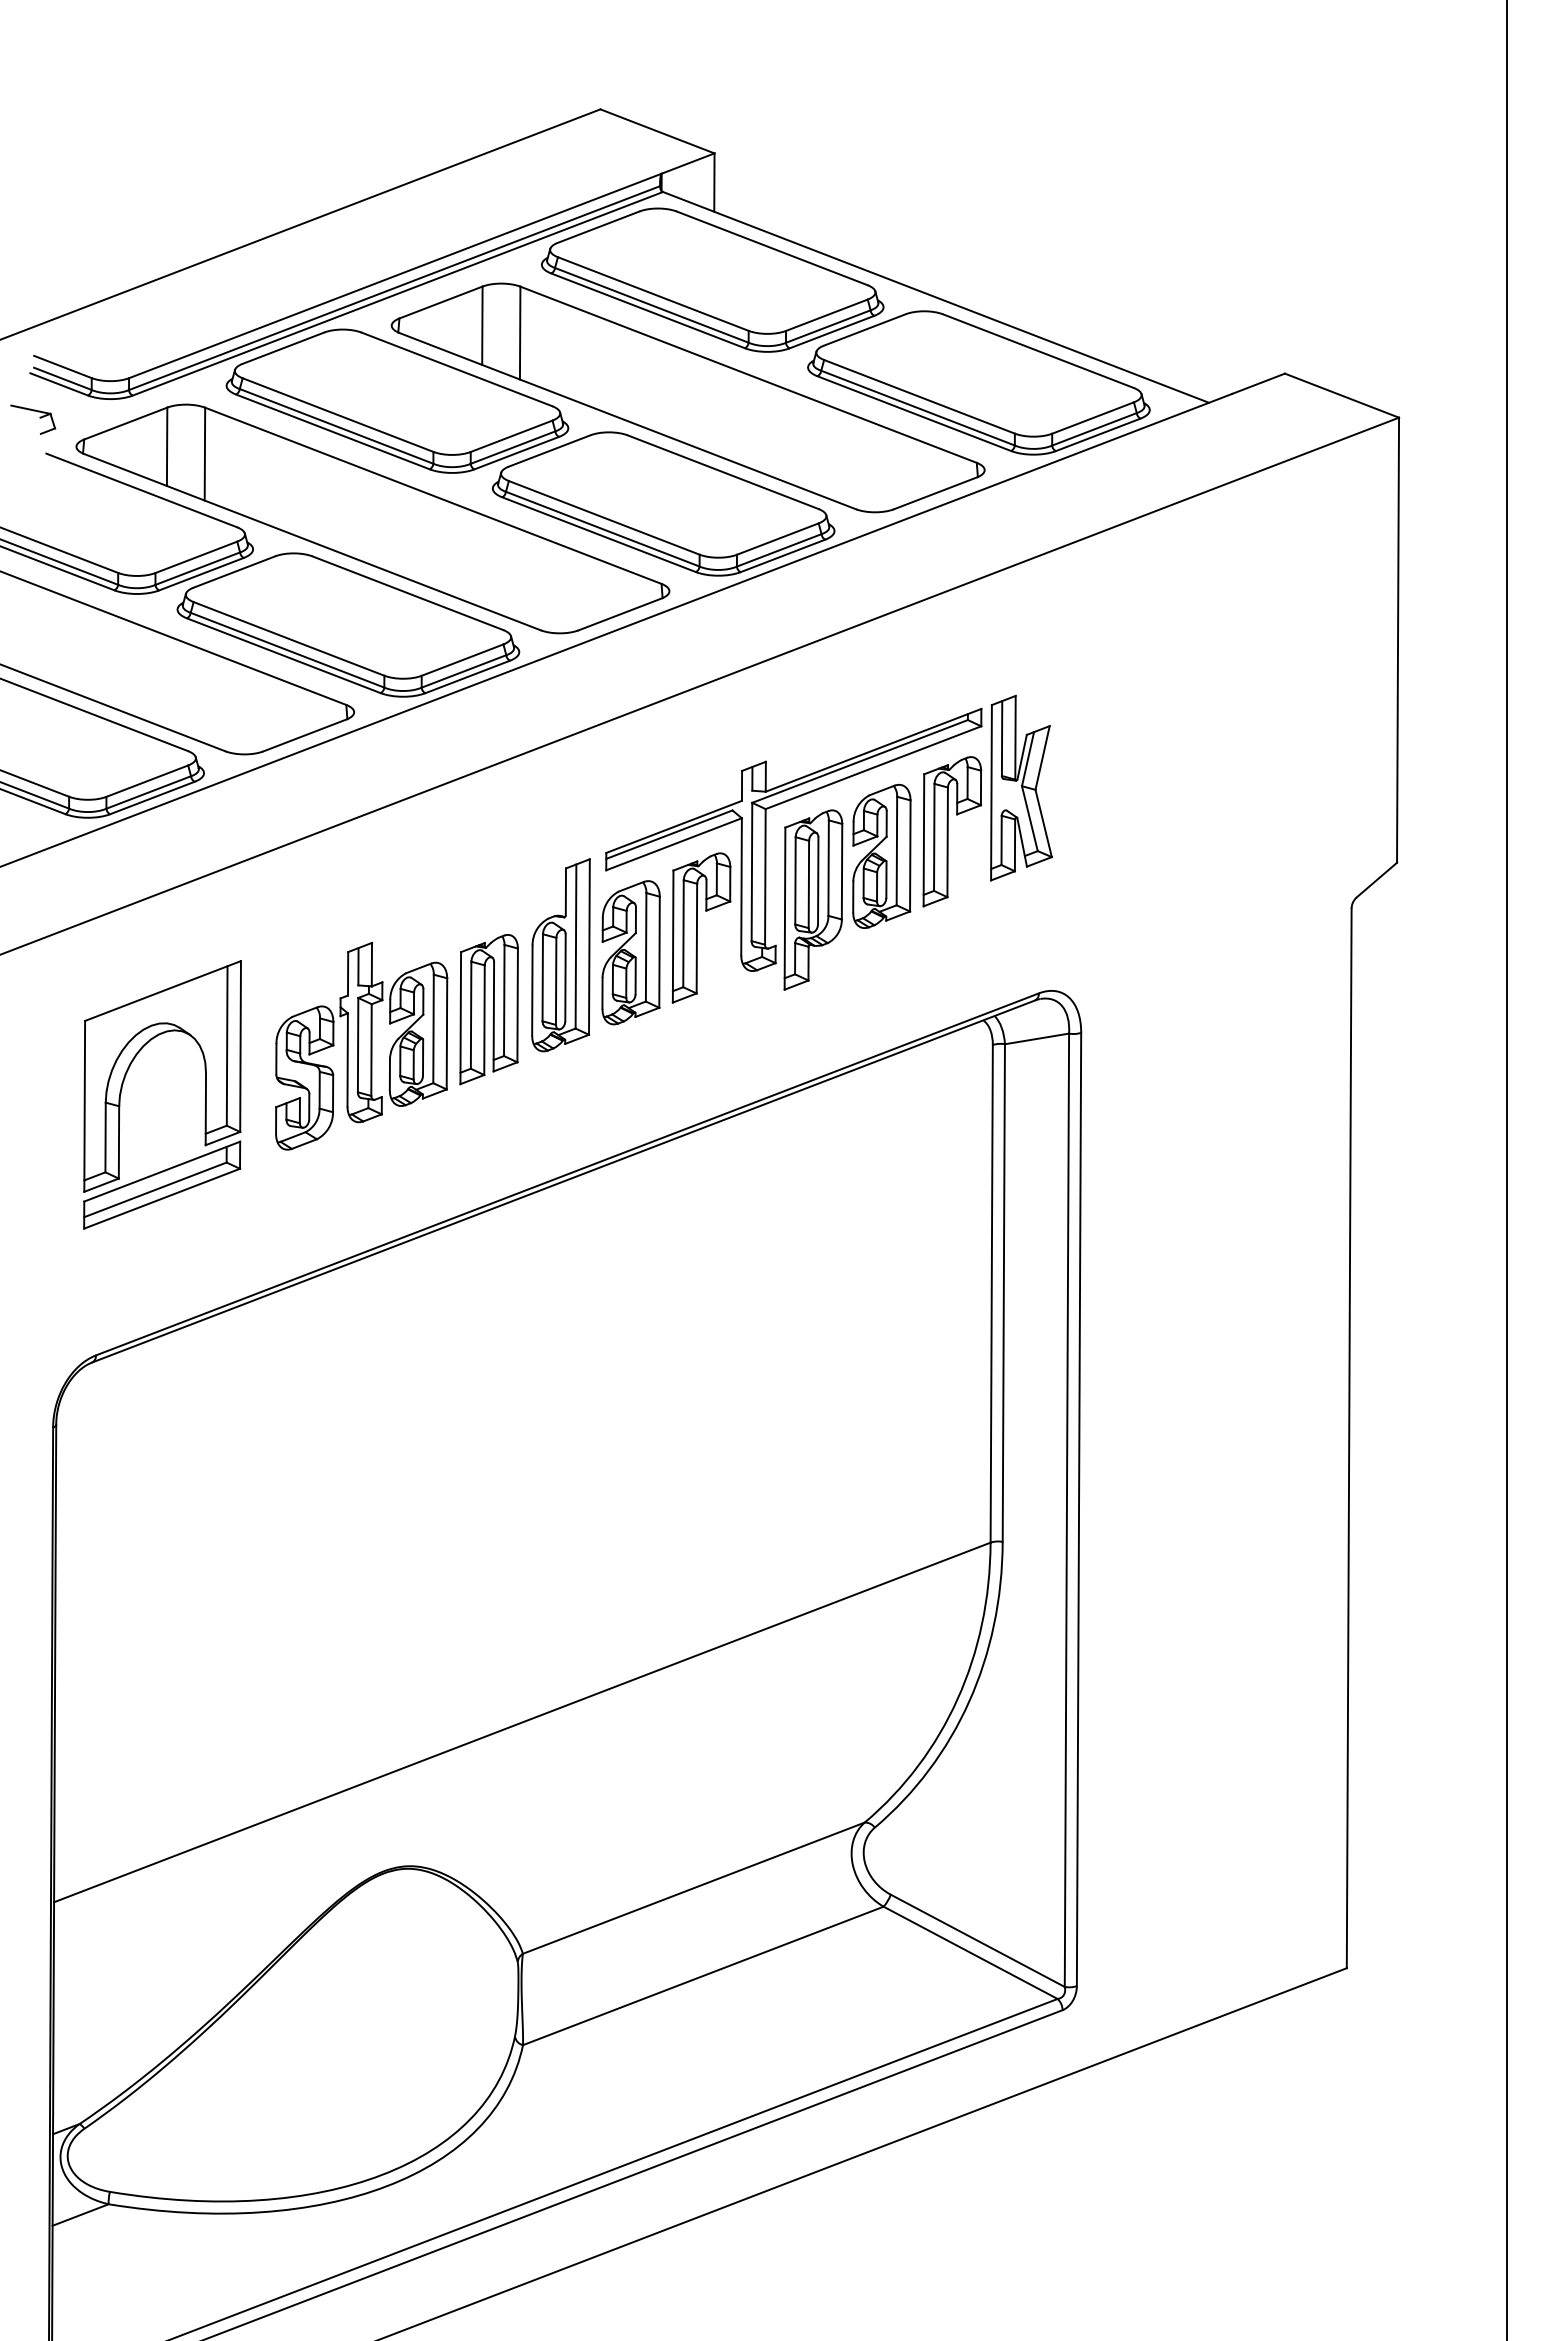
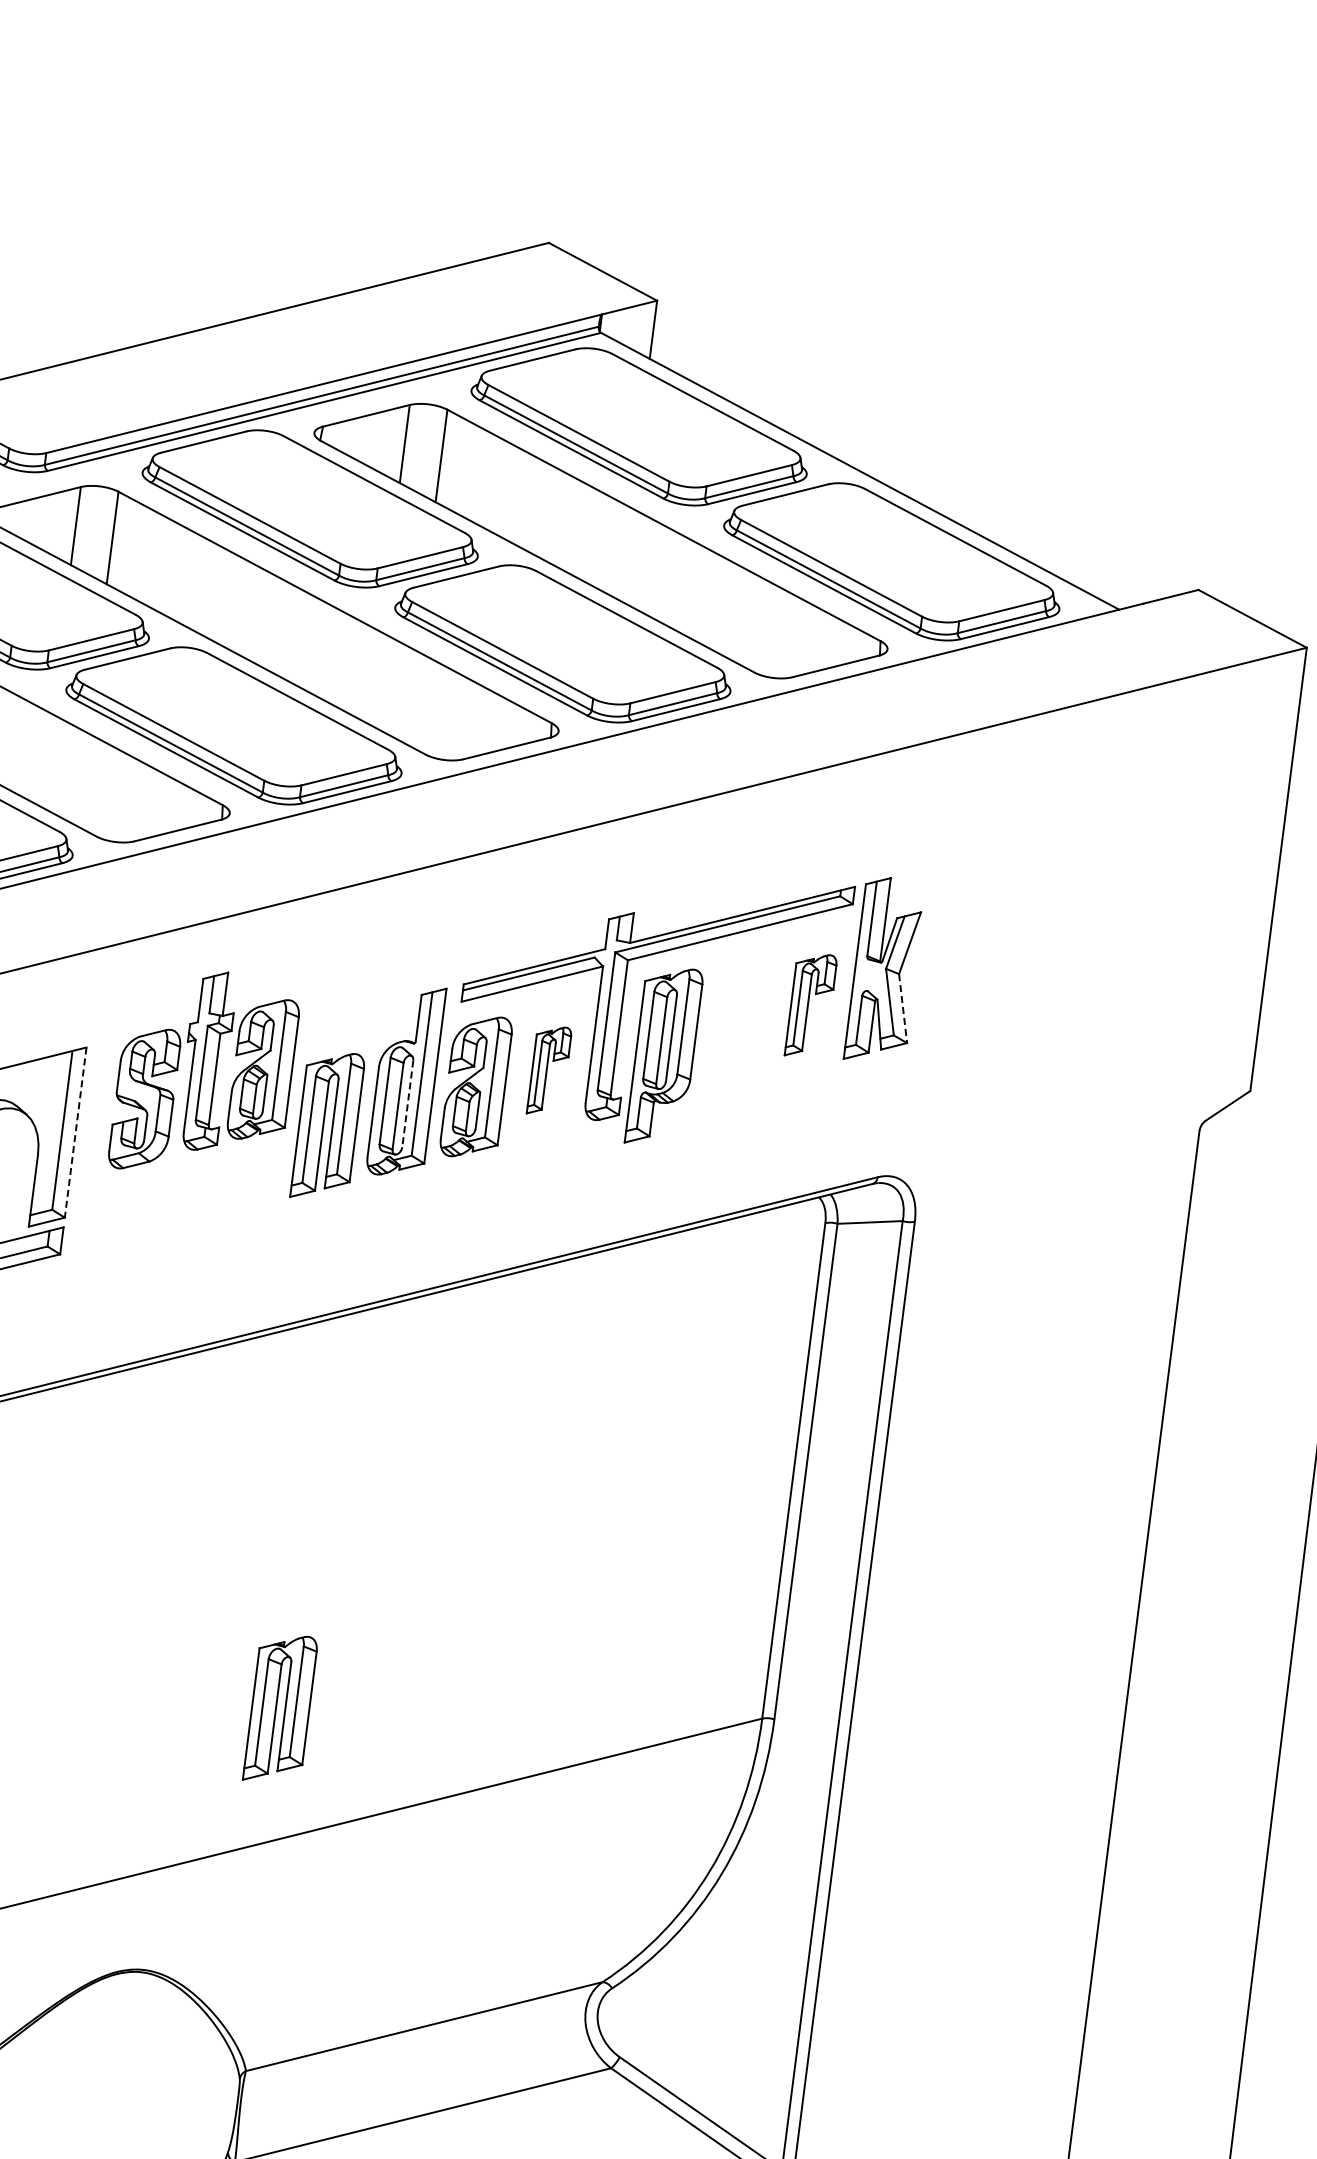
line: (1043, 823) -> (902, 1008), solid -> dashed
part: (952, 831) -> (811, 1005), size x0.7
part: (881, 856) -> (737, 1021), removed
part: (701, 927) -> (549, 1070), size x0.6
line: (565, 977) -> (407, 1103), solid -> dashed
part: (361, 1045) -> (205, 1073), moved
line: (240, 1047) -> (75, 1133), solid -> dashed
part: (512, 1591) -> (279, 1708), added

